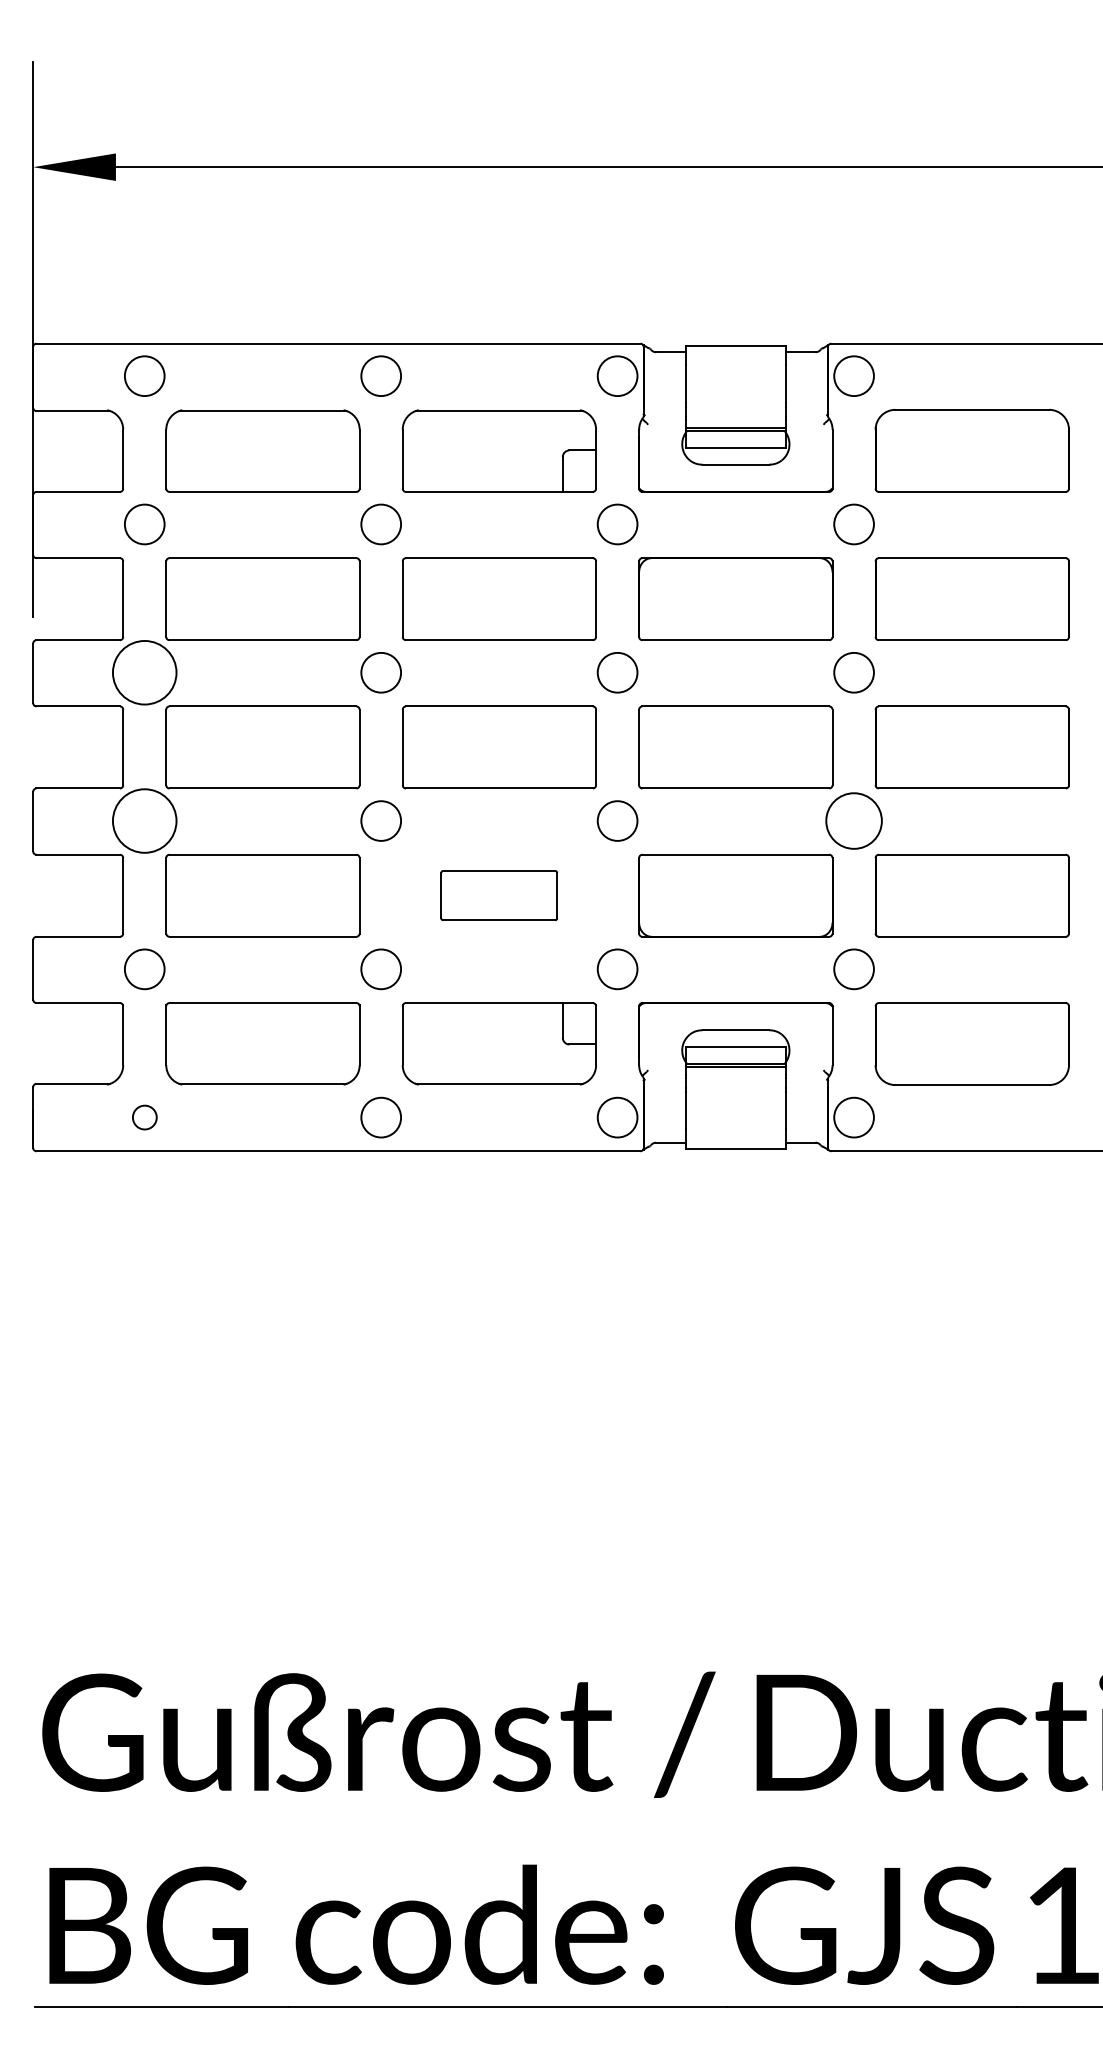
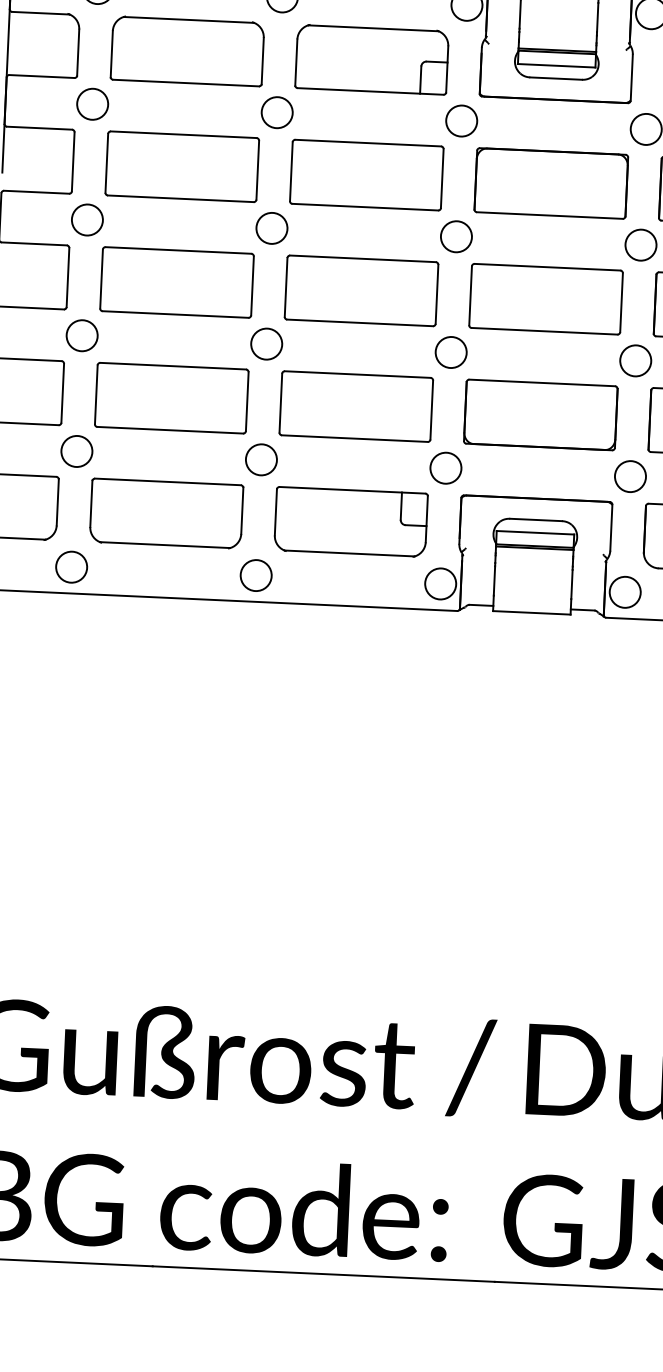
circle: (144, 672) -> (87, 219), size x0.62
circle: (144, 820) -> (82, 335), size x0.62
circle: (853, 820) -> (635, 360), size x0.71
part: (498, 895) -> (355, 406), size x1.67
circle: (144, 1117) -> (71, 567), size x1.67

